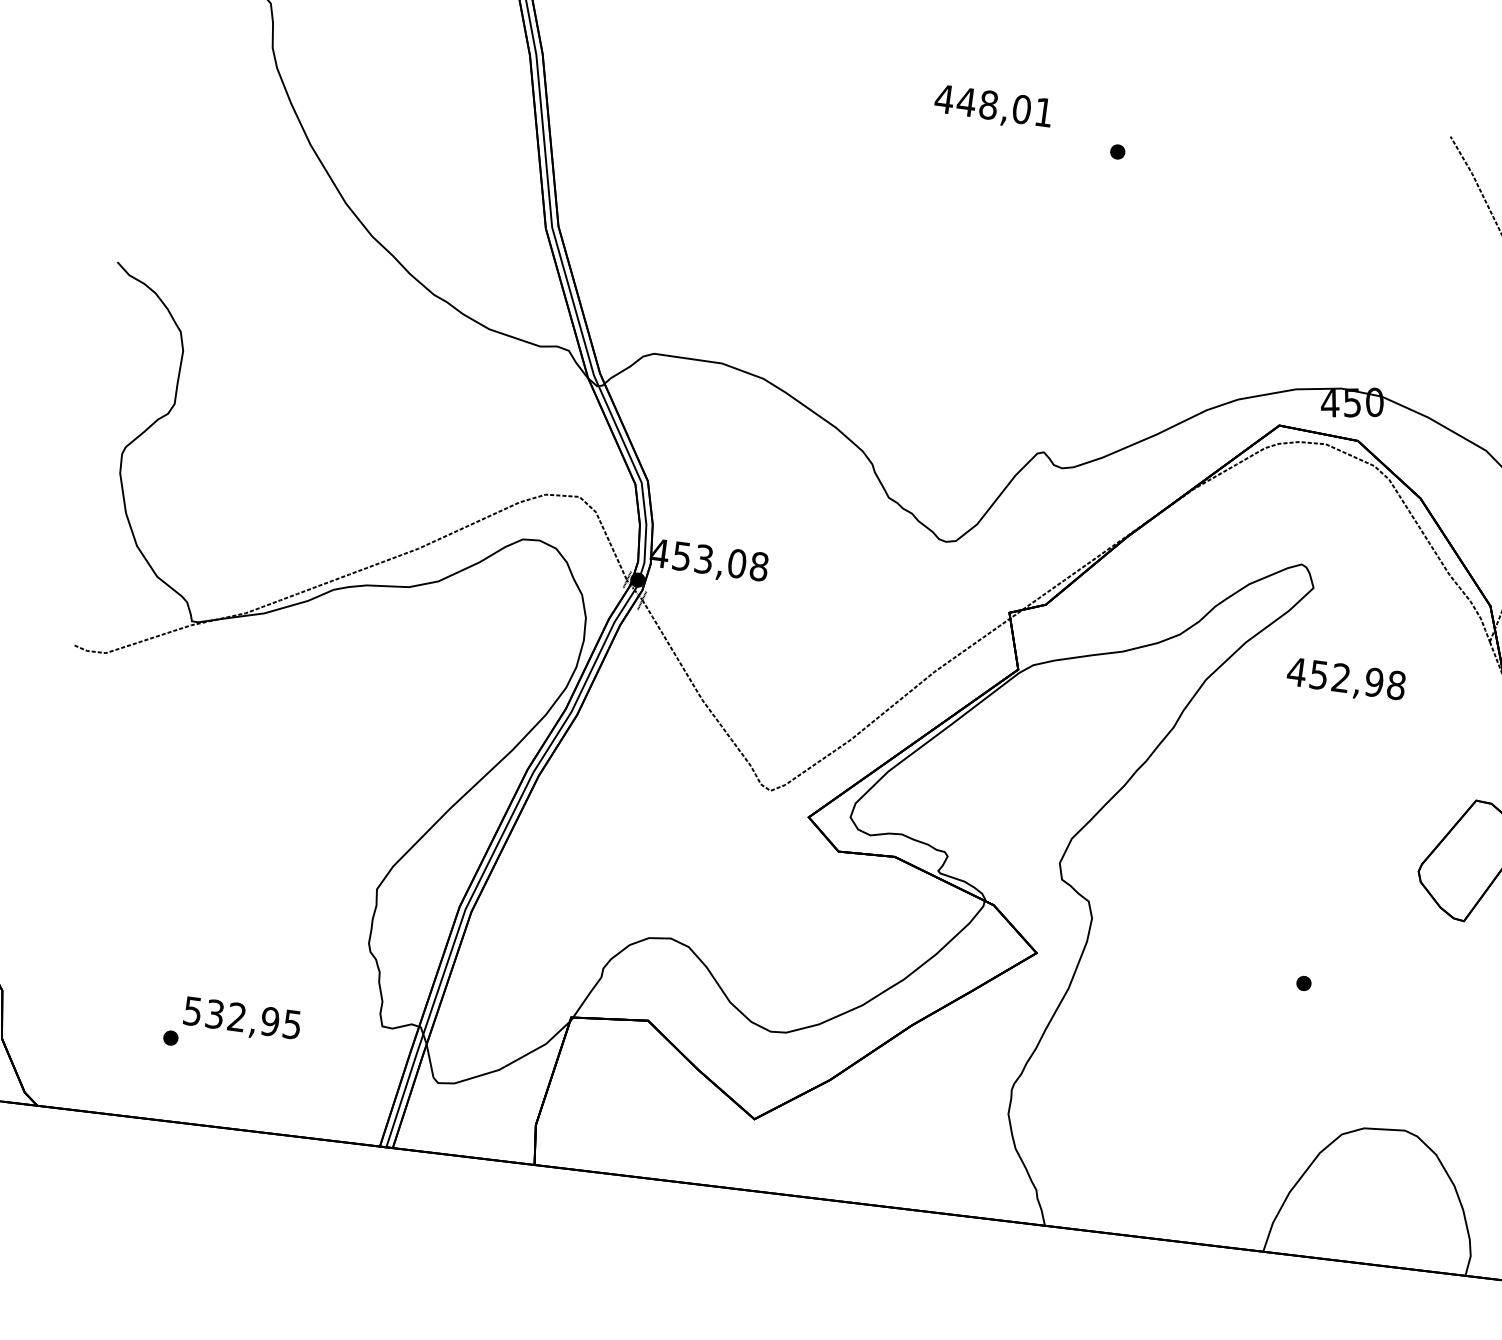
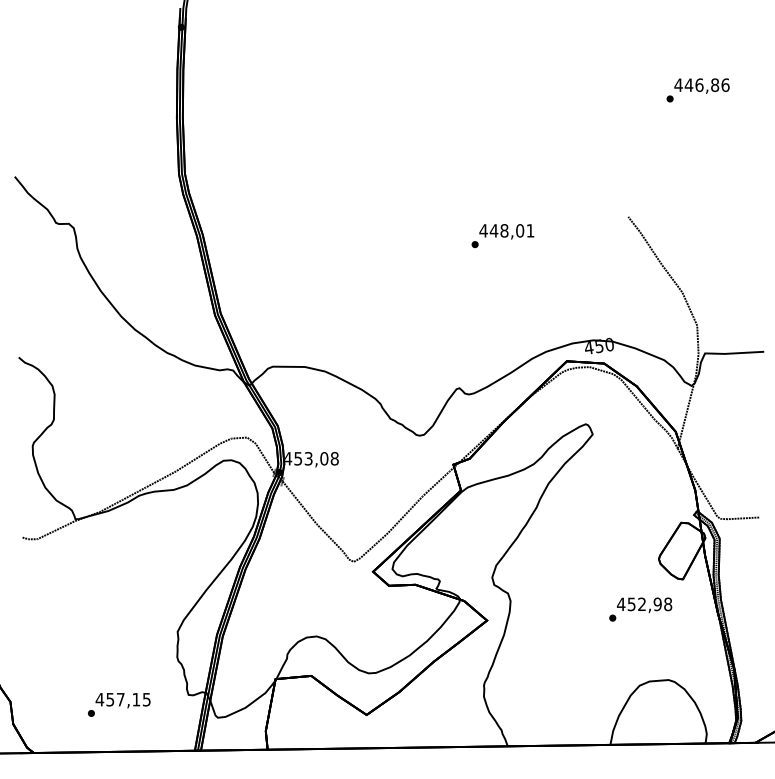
text: (992, 107) -> (506, 231), moved
text: (1346, 678) -> (644, 604), moved
text: (230, 1015) -> (117, 699), 532,95 -> 457,15

